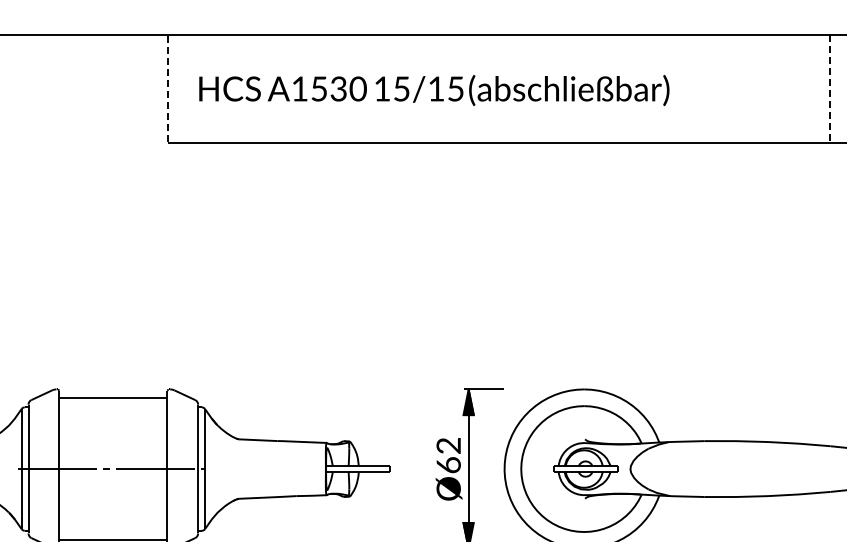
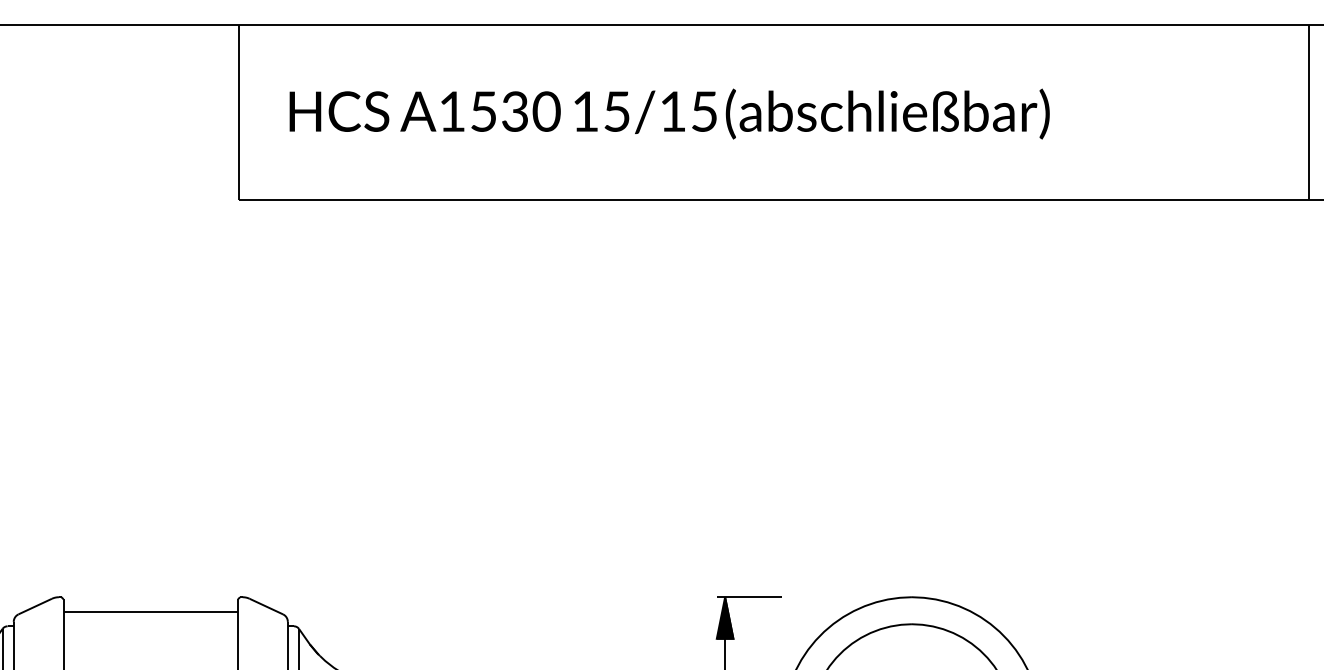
line: (167, 89) -> (238, 112), dashed -> solid
line: (829, 89) -> (1308, 112), dashed -> solid

